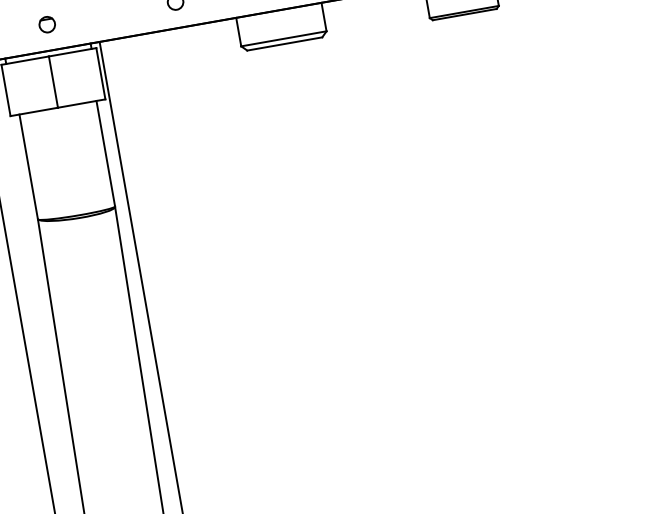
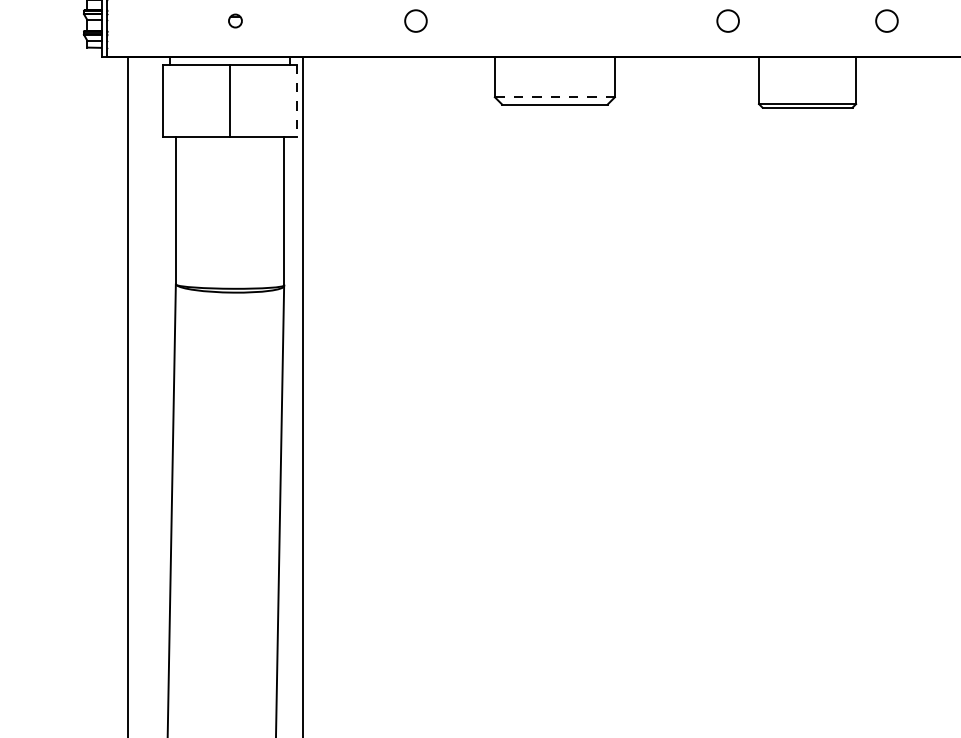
part: (47, 24) -> (235, 20), size x0.6
line: (283, 39) -> (554, 97), solid -> dashed
line: (100, 74) -> (296, 101), solid -> dashed

